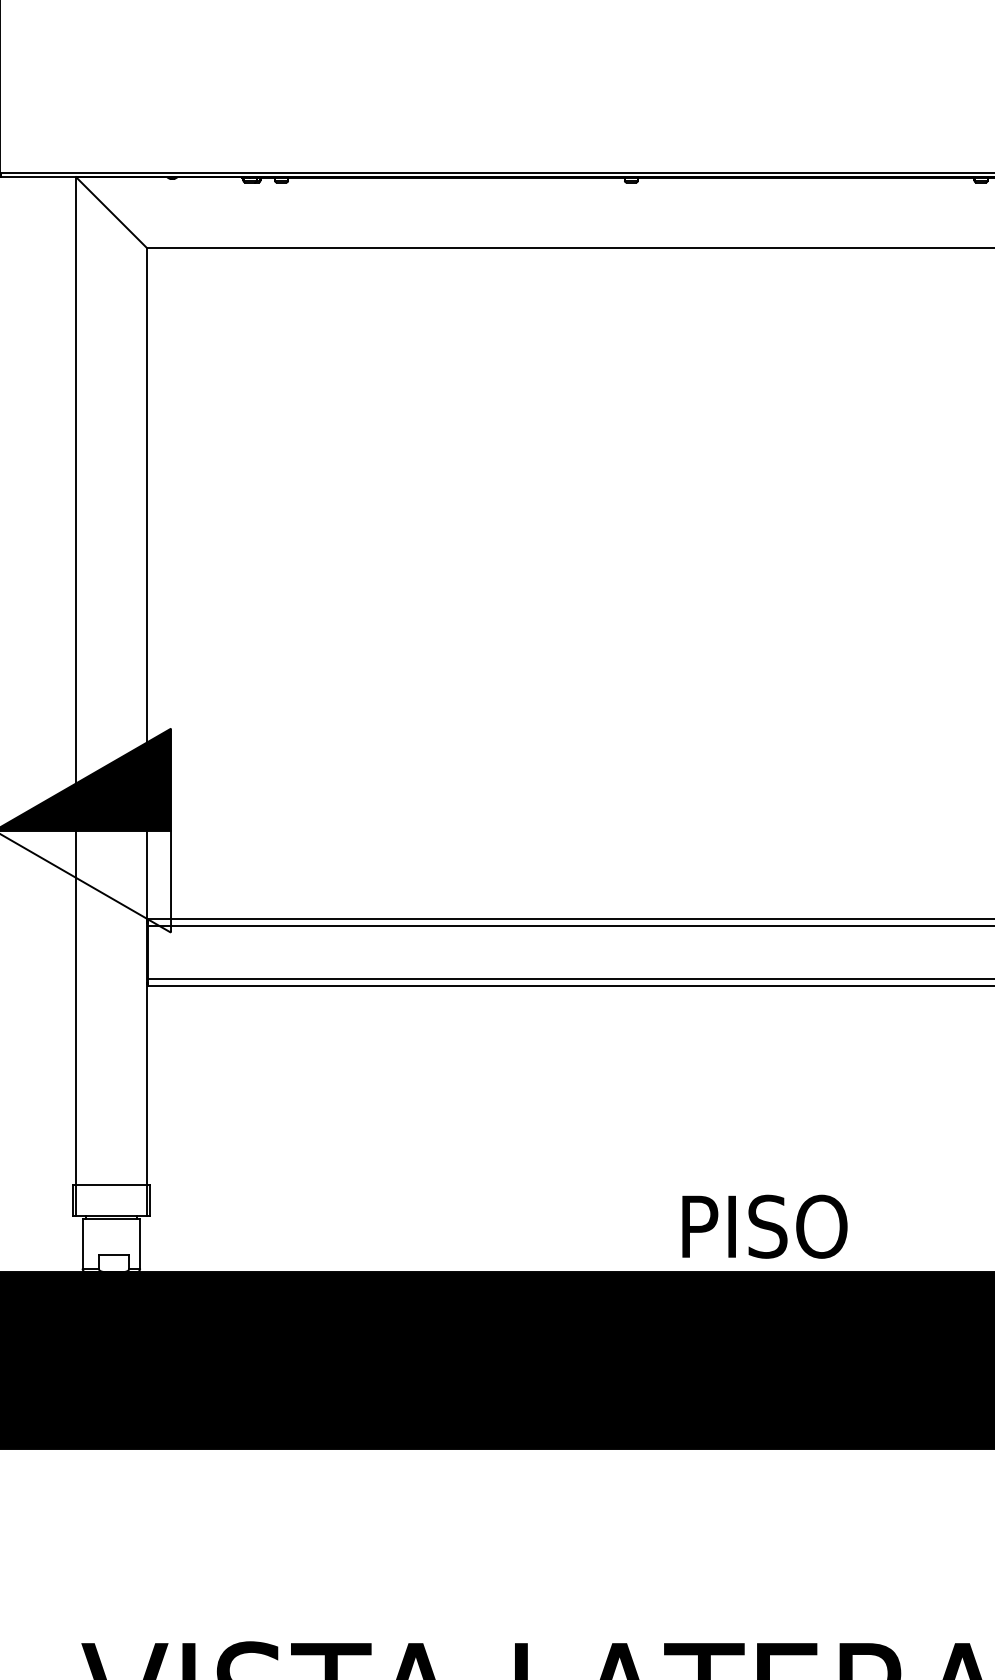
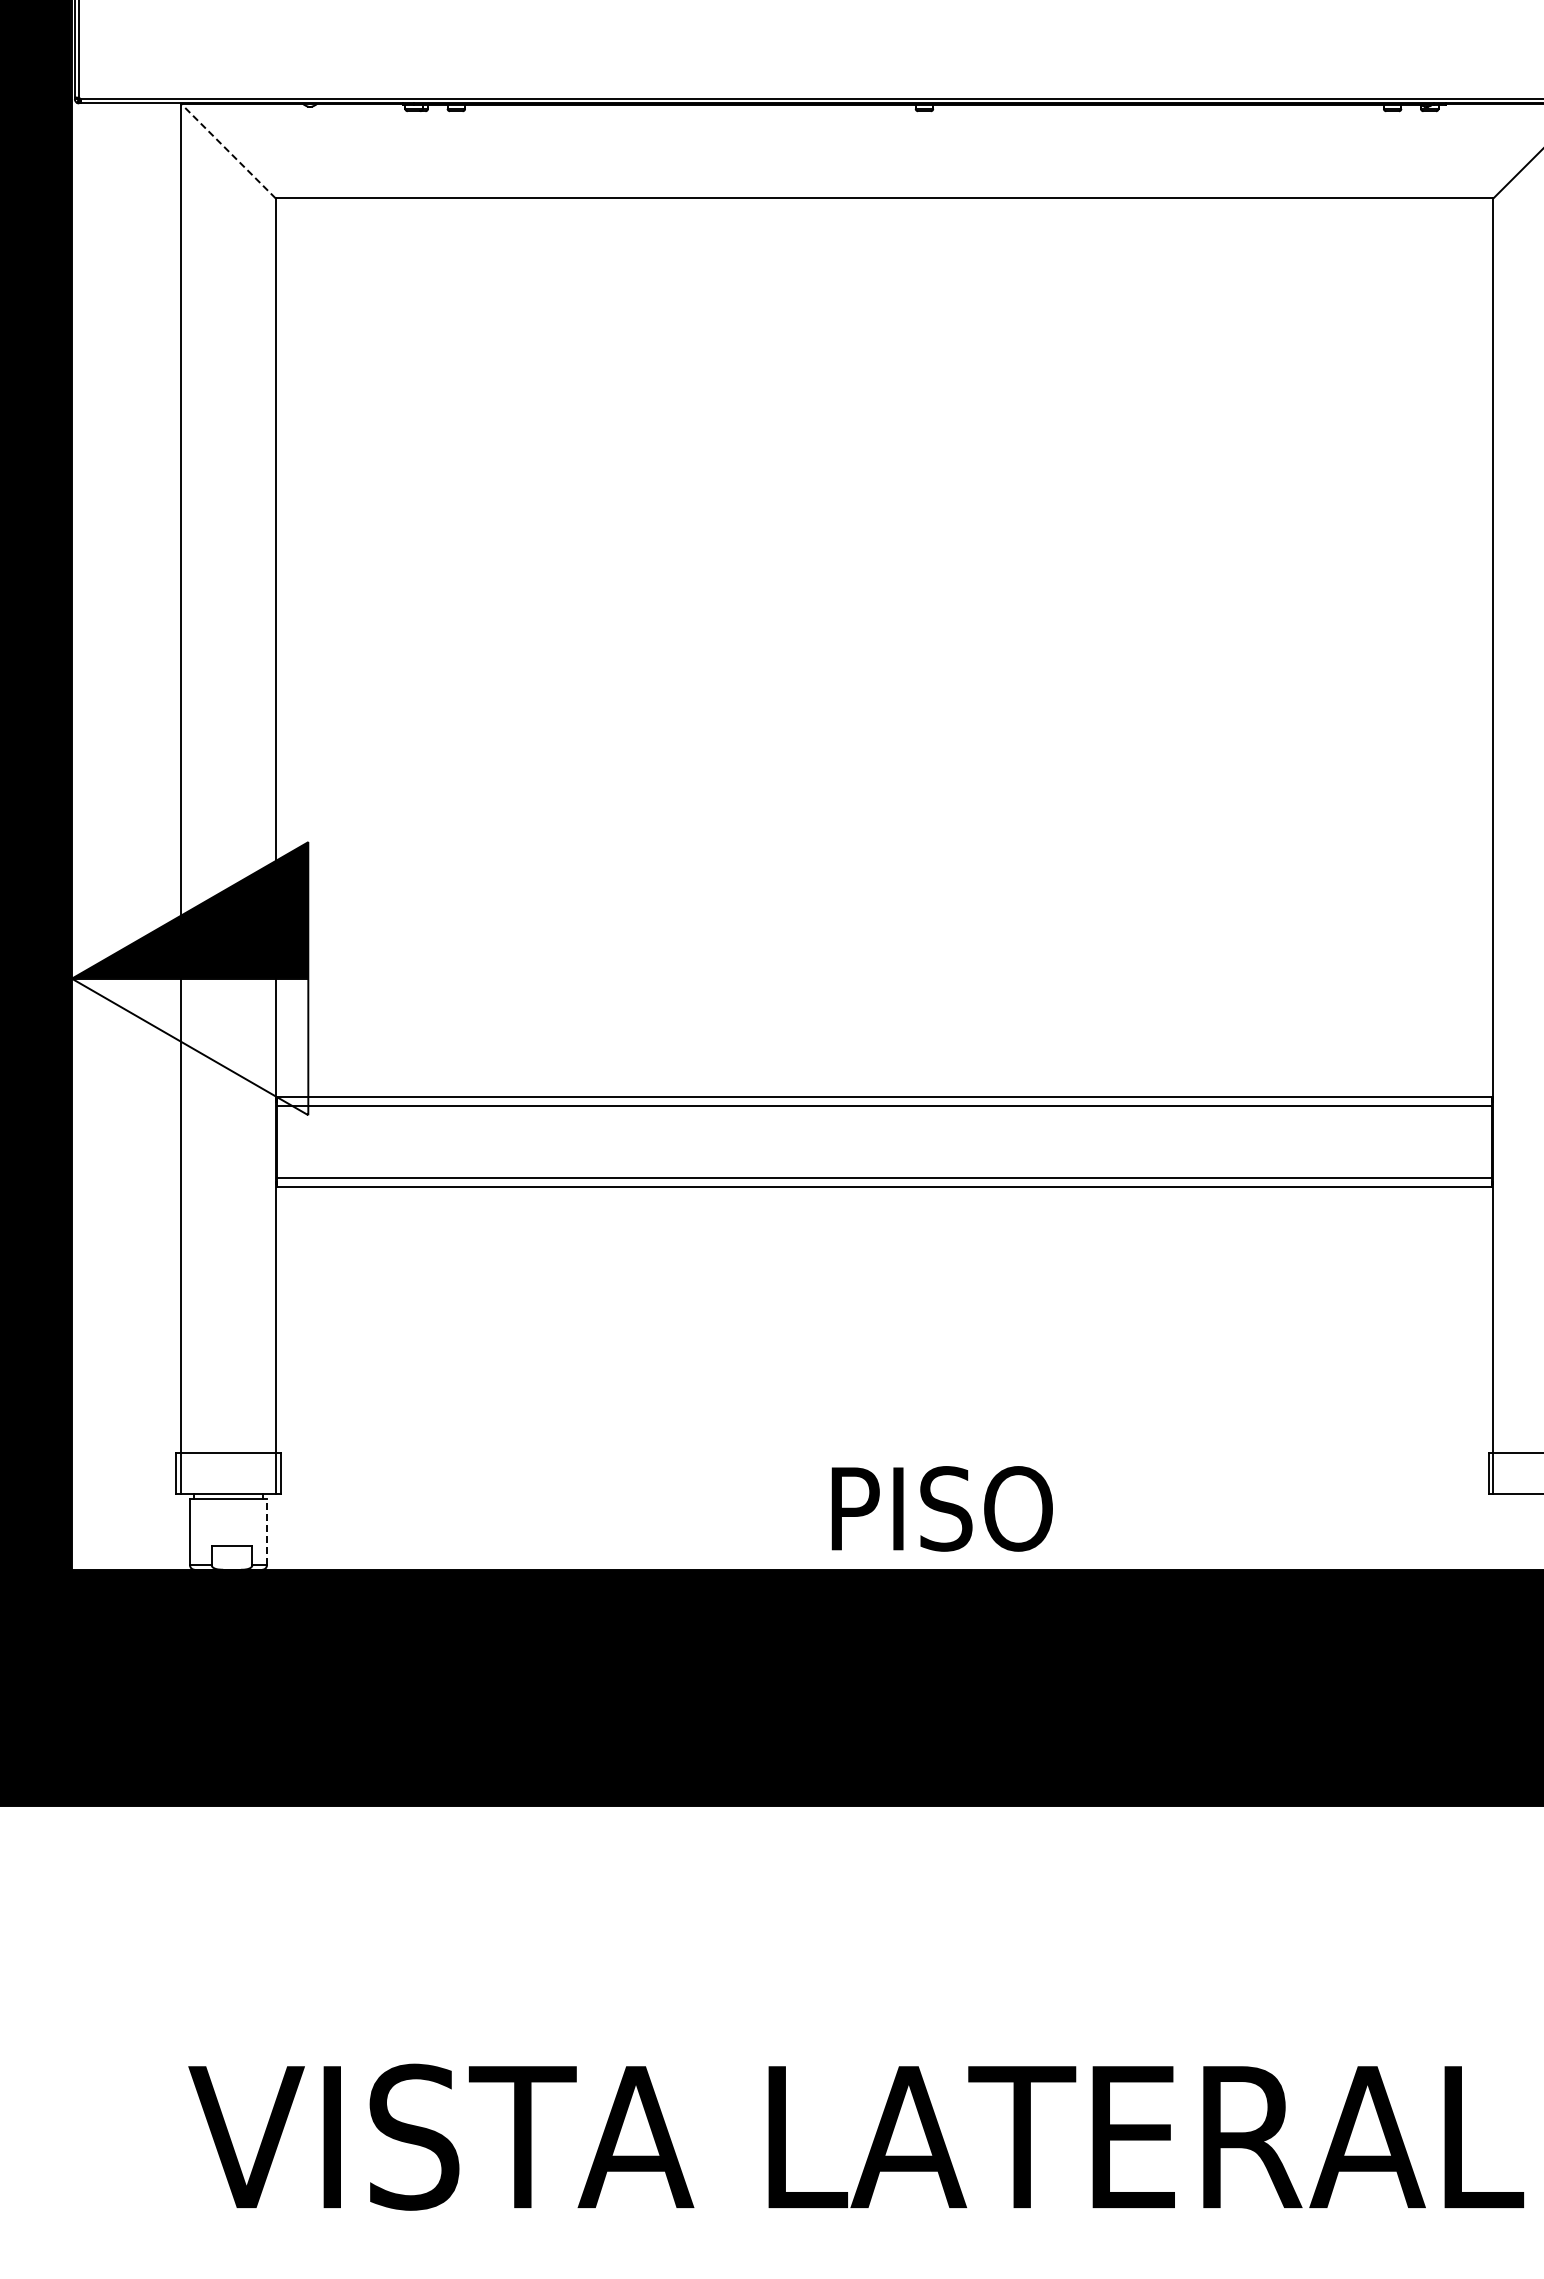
line: (111, 212) -> (228, 151), solid -> dashed
text: (764, 1226) -> (941, 1508), moved
line: (140, 1243) -> (267, 1531), solid -> dashed

